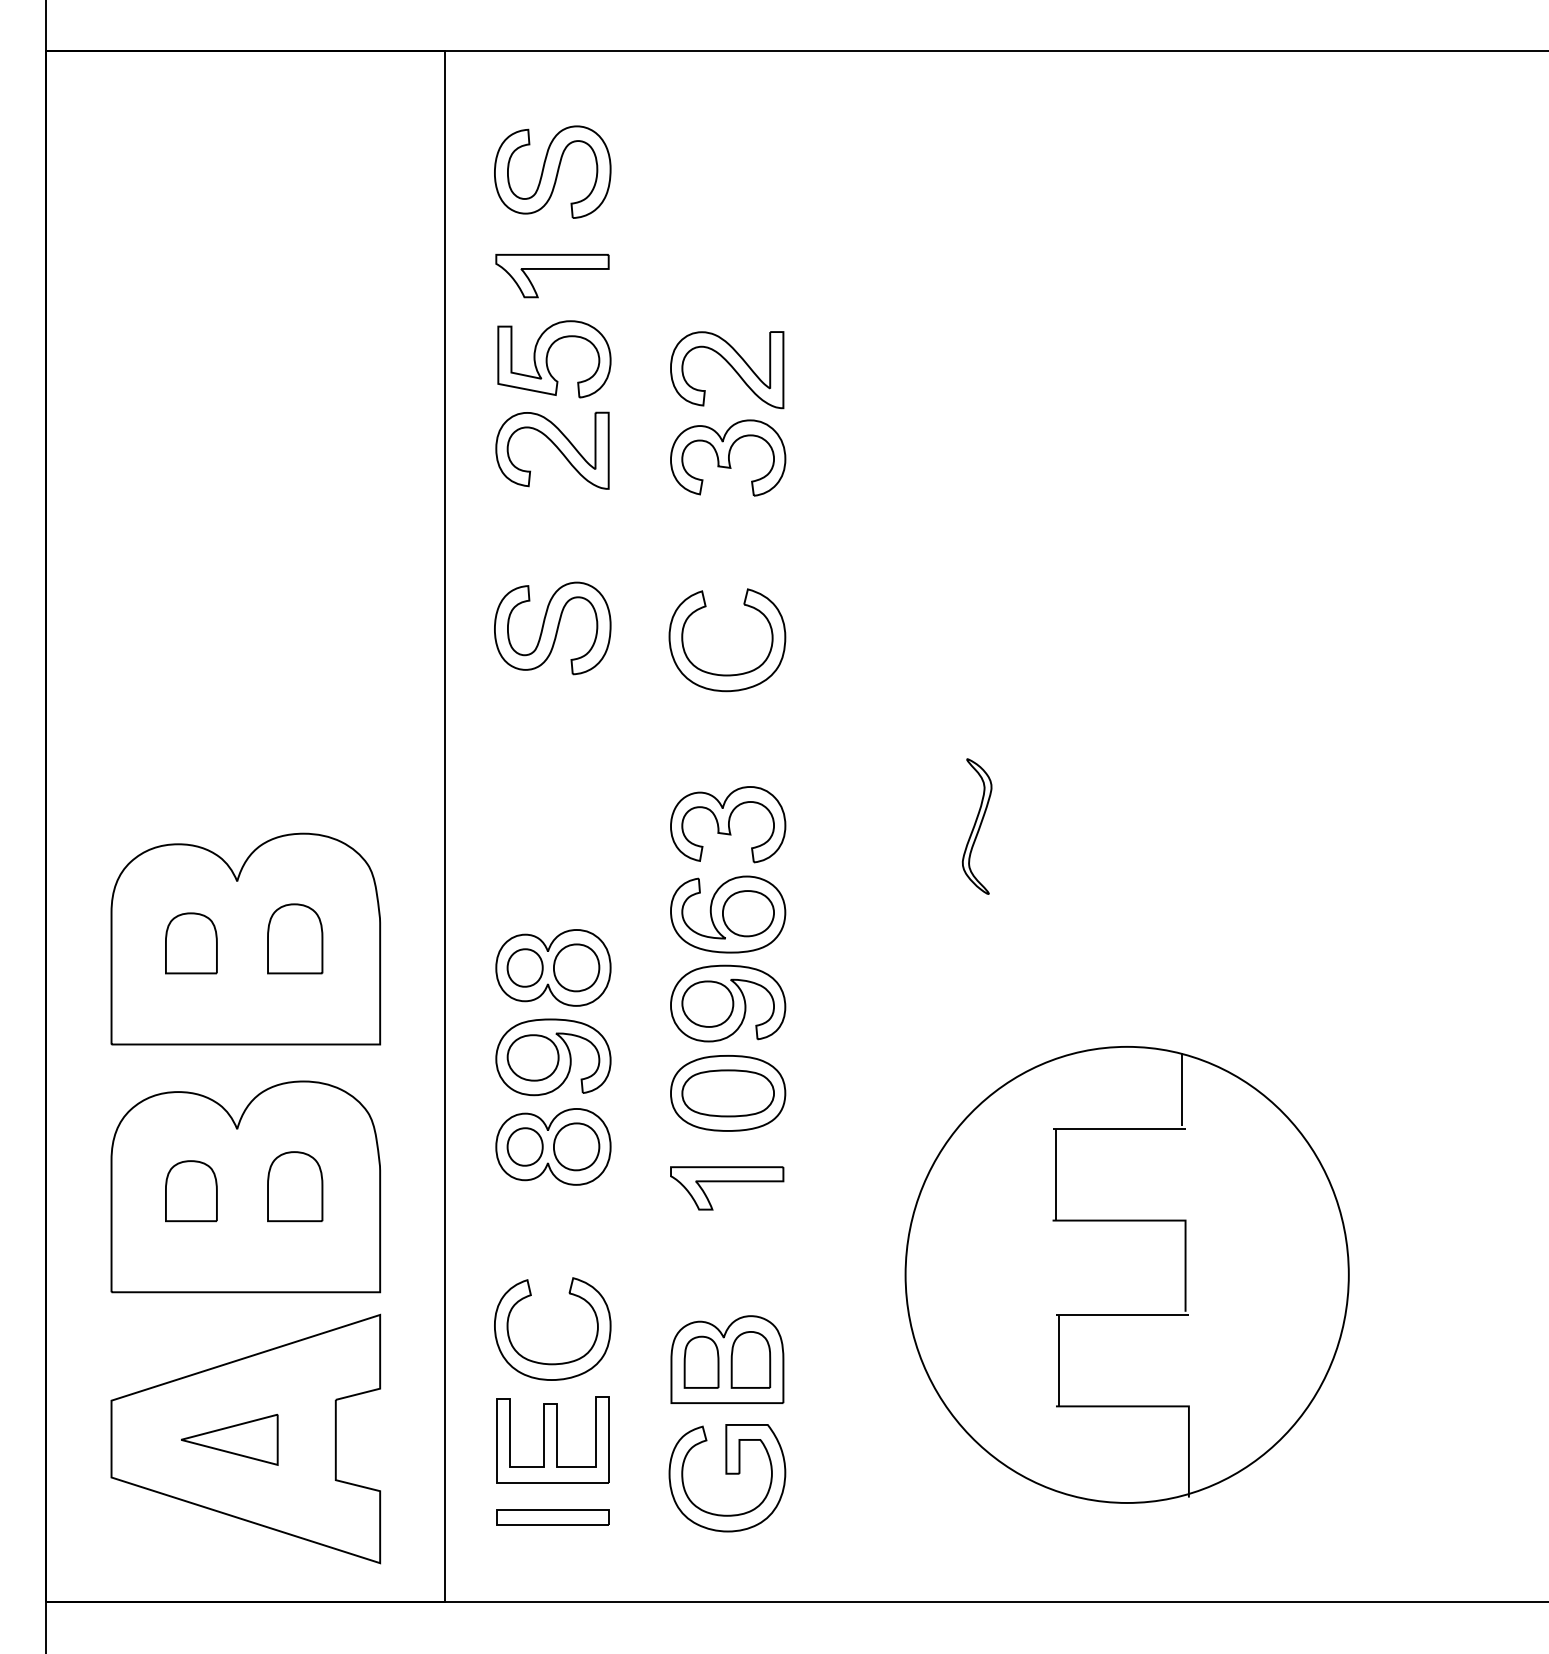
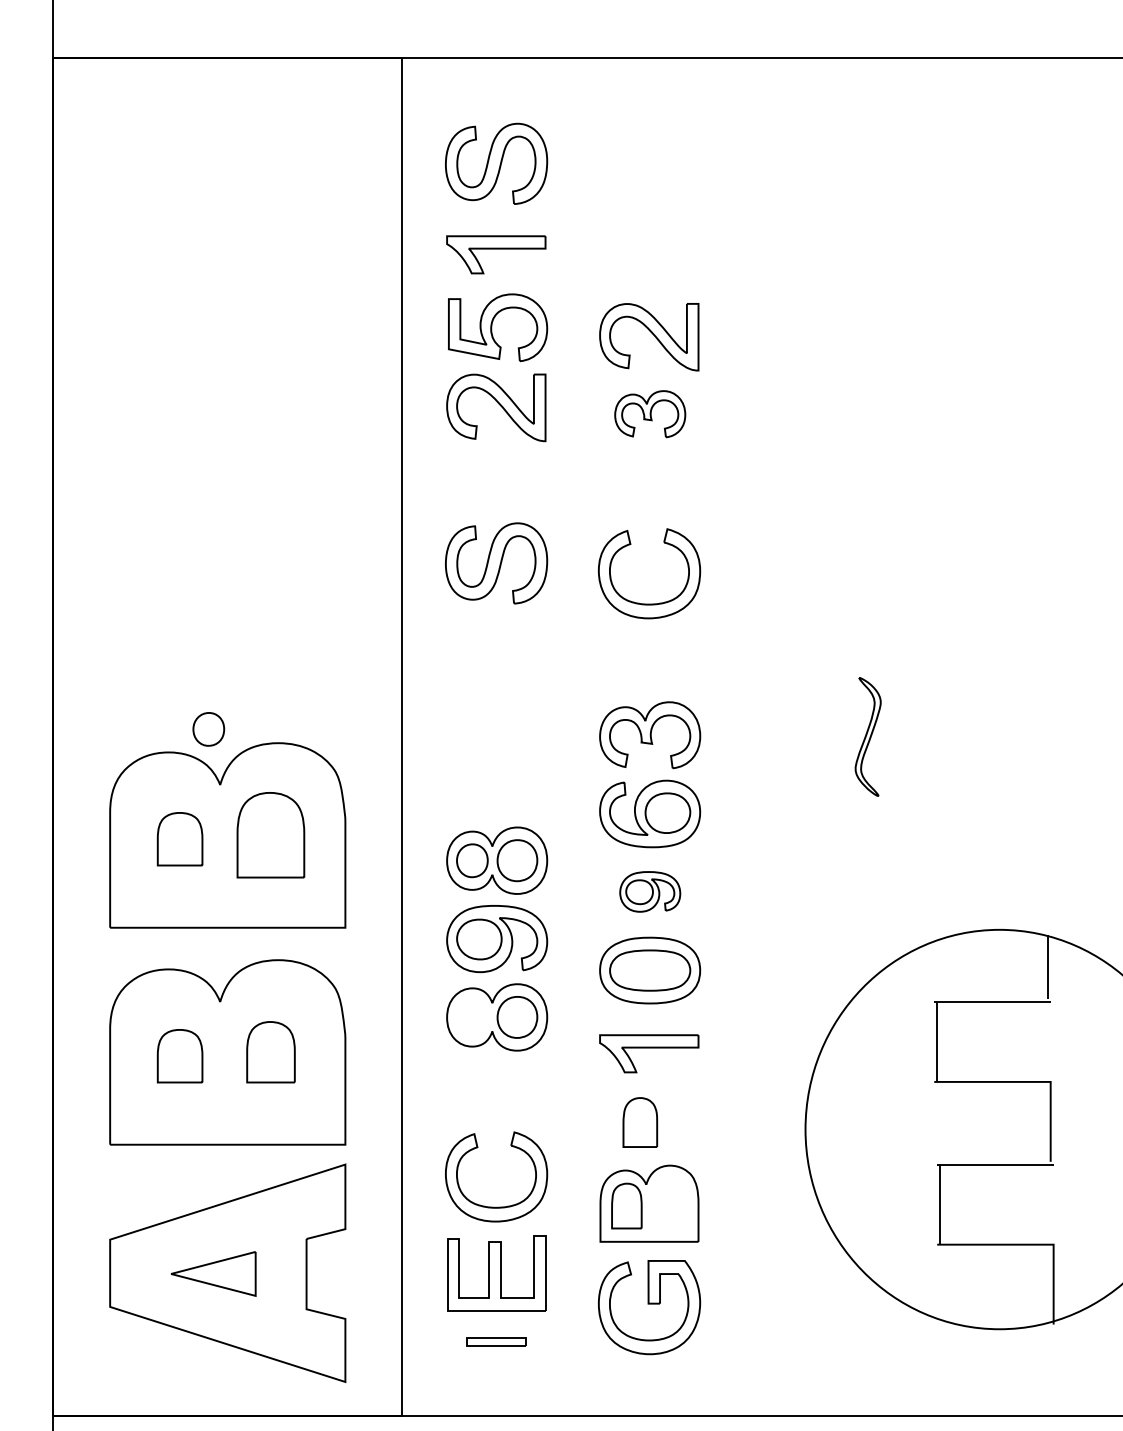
part: (728, 457) -> (650, 413), size x0.7
part: (295, 938) -> (271, 834), size x1.4
part: (728, 1003) -> (650, 891), size x0.6
part: (524, 1146) -> (208, 728), moved
part: (750, 1359) -> (639, 1122), moved
part: (552, 1517) -> (496, 1341), size x0.6

